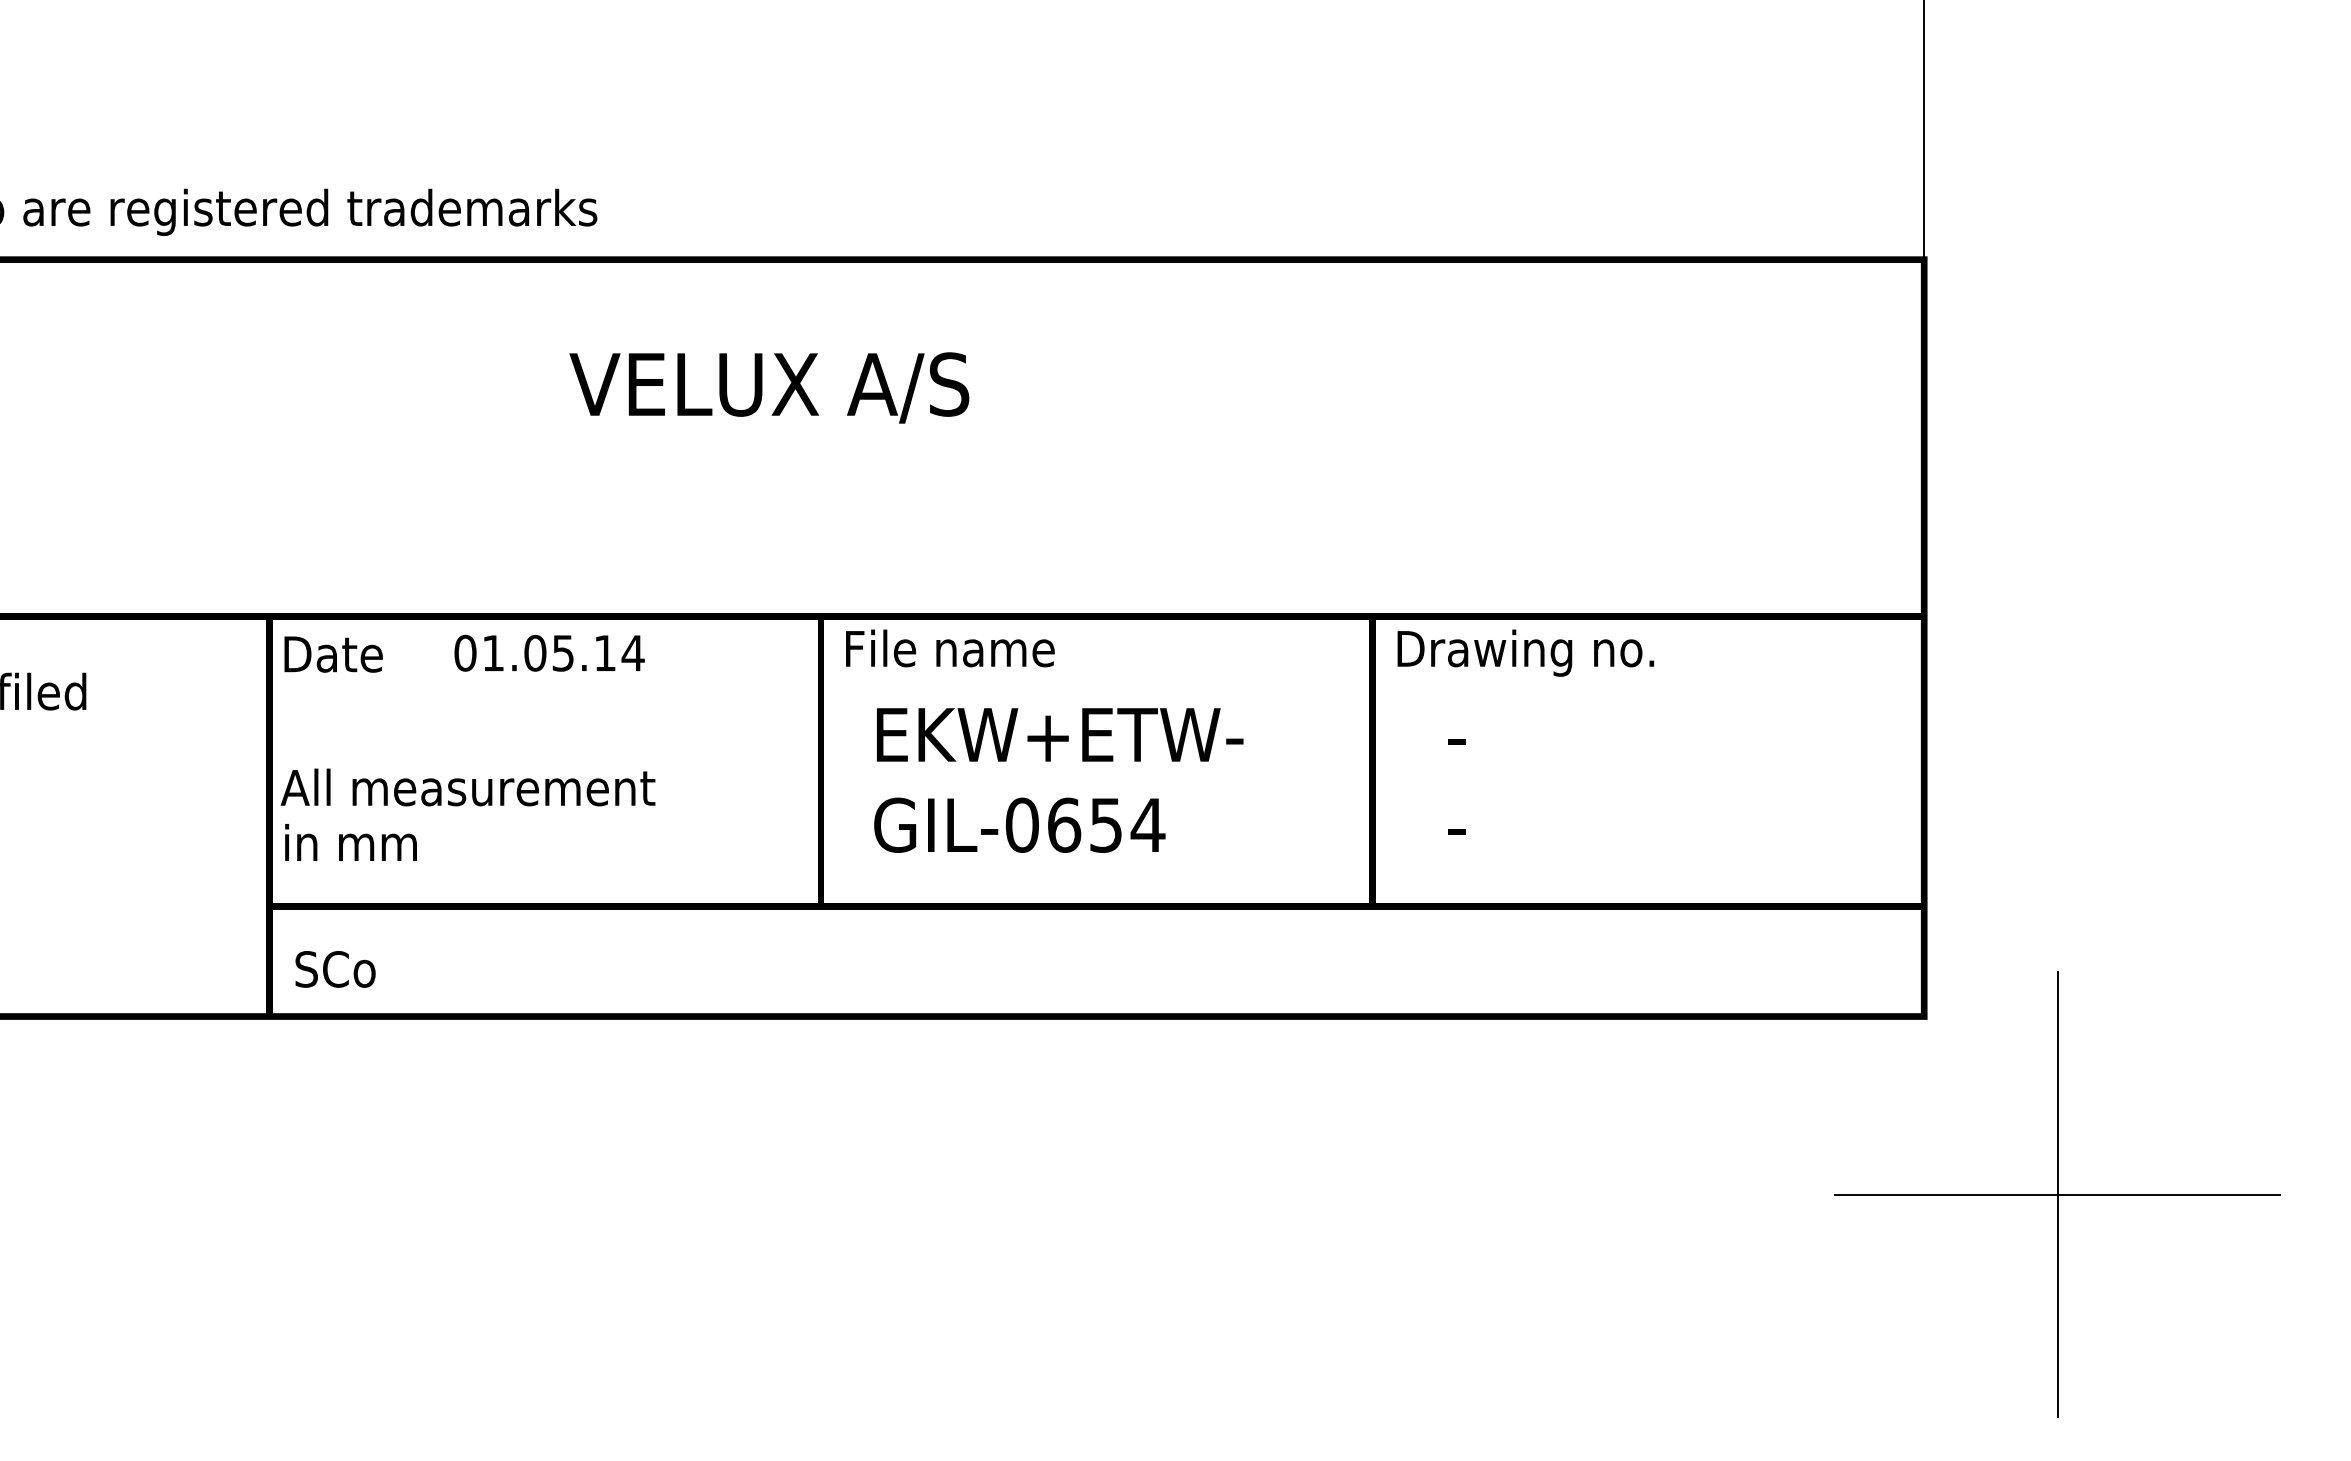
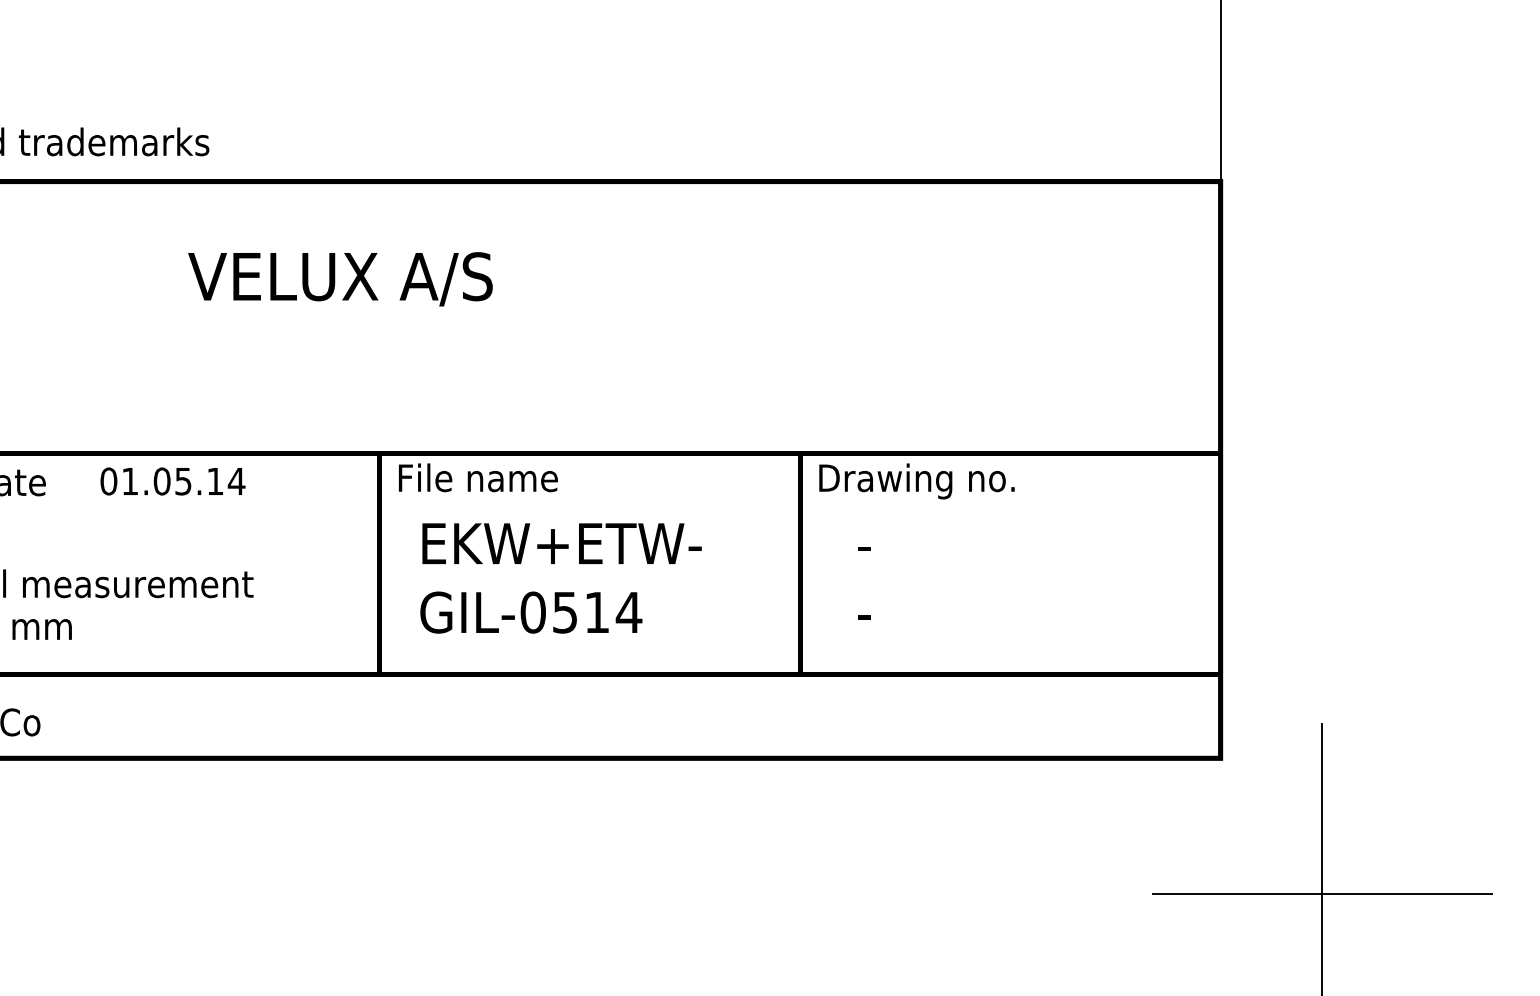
text: (1084, 824) -> (580, 611), GIL-0654 -> GIL-0514

